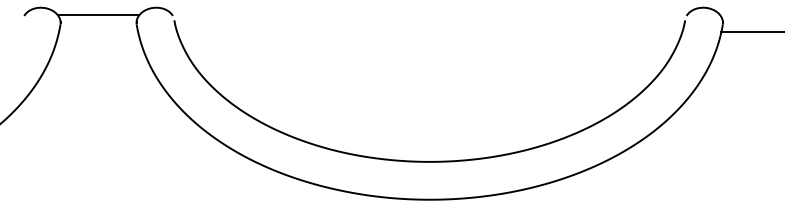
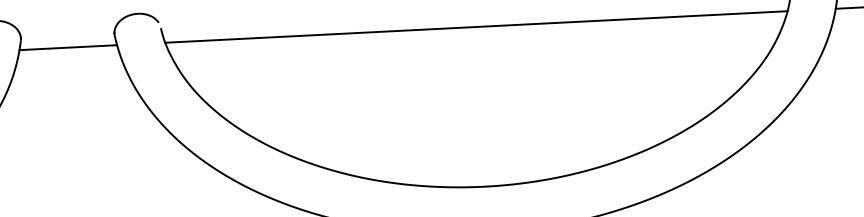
line: (98, 15) -> (68, 47), moved
line: (429, 32) -> (476, 27), added

